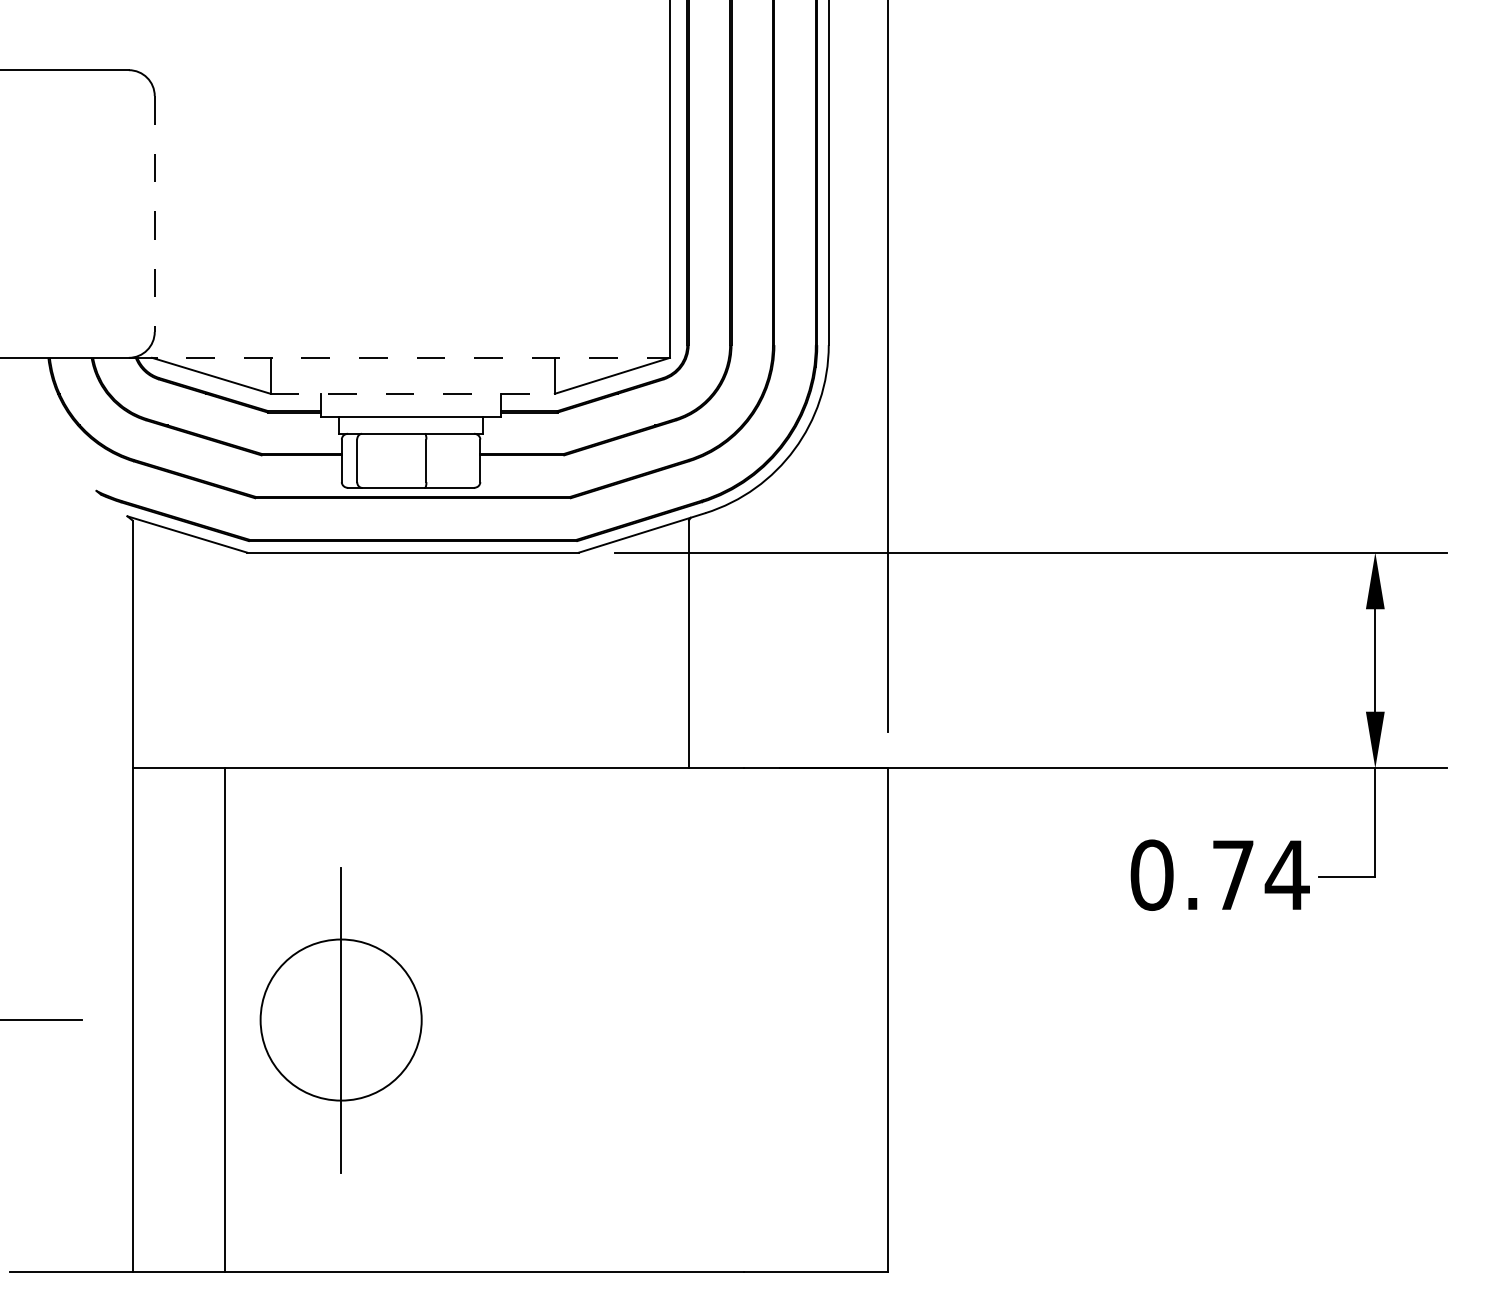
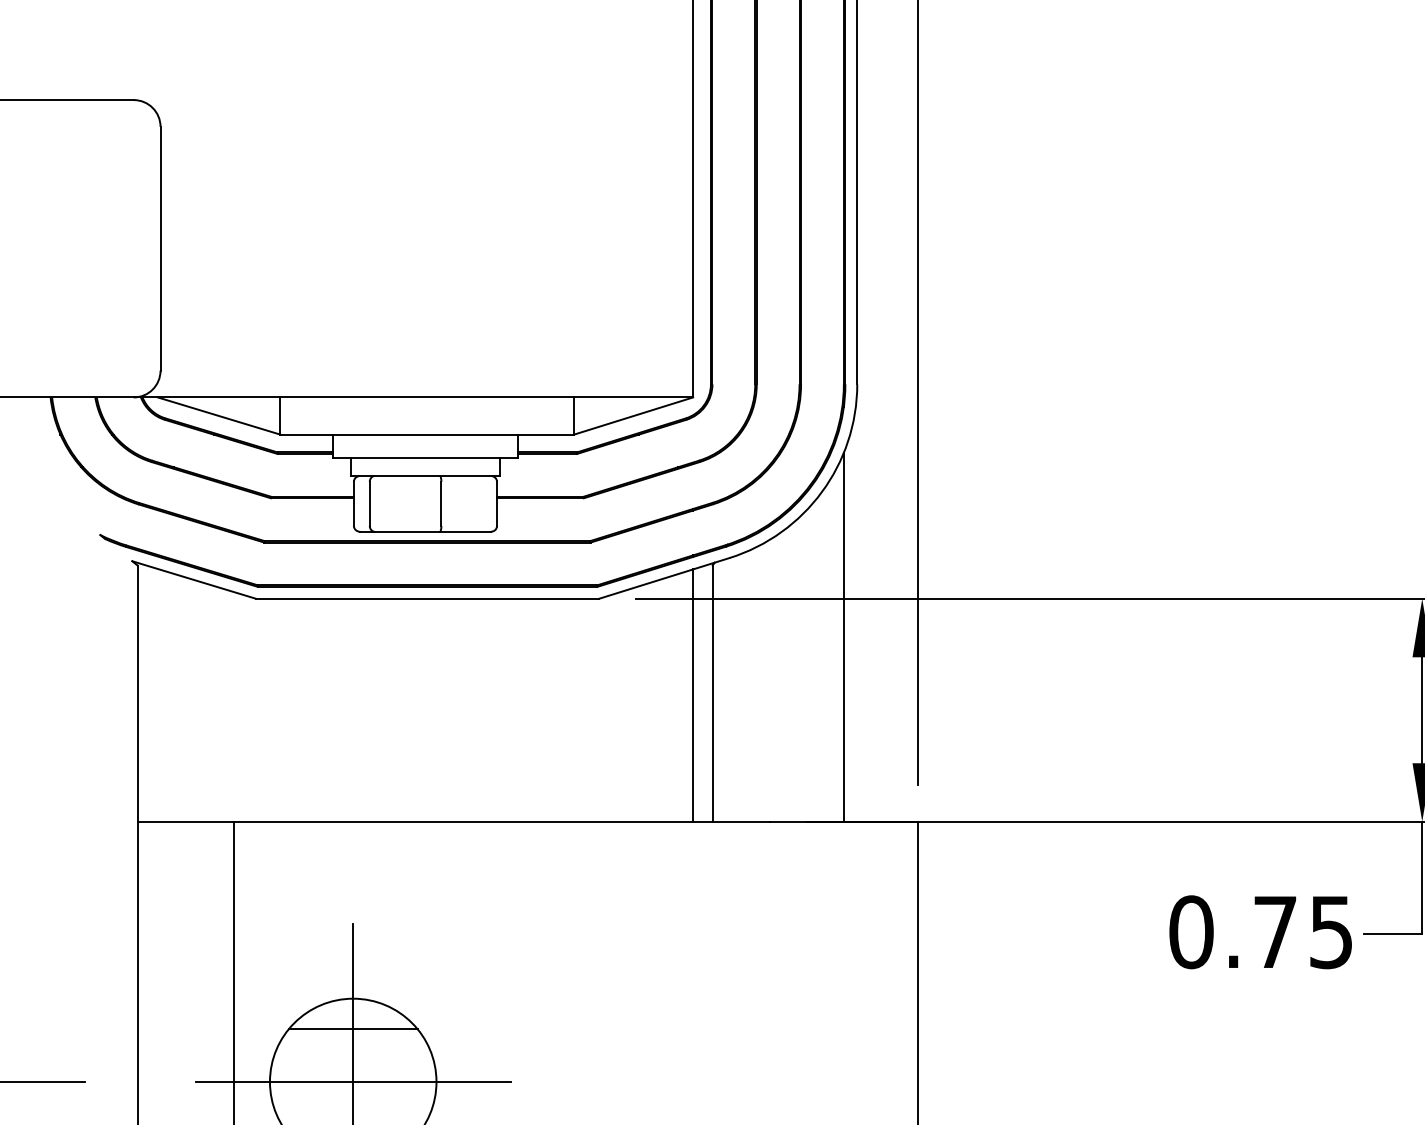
line: (154, 214) -> (160, 249), dashed -> solid
line: (399, 357) -> (413, 397), dashed -> solid
line: (413, 393) -> (428, 434), dashed -> solid
line: (815, 589) -> (843, 636), added
line: (669, 646) -> (692, 695), added
text: (1286, 875) -> (1330, 932), 0.74 -> 0.75
line: (340, 969) -> (352, 1029), added
line: (340, 1020) -> (352, 1082), added

